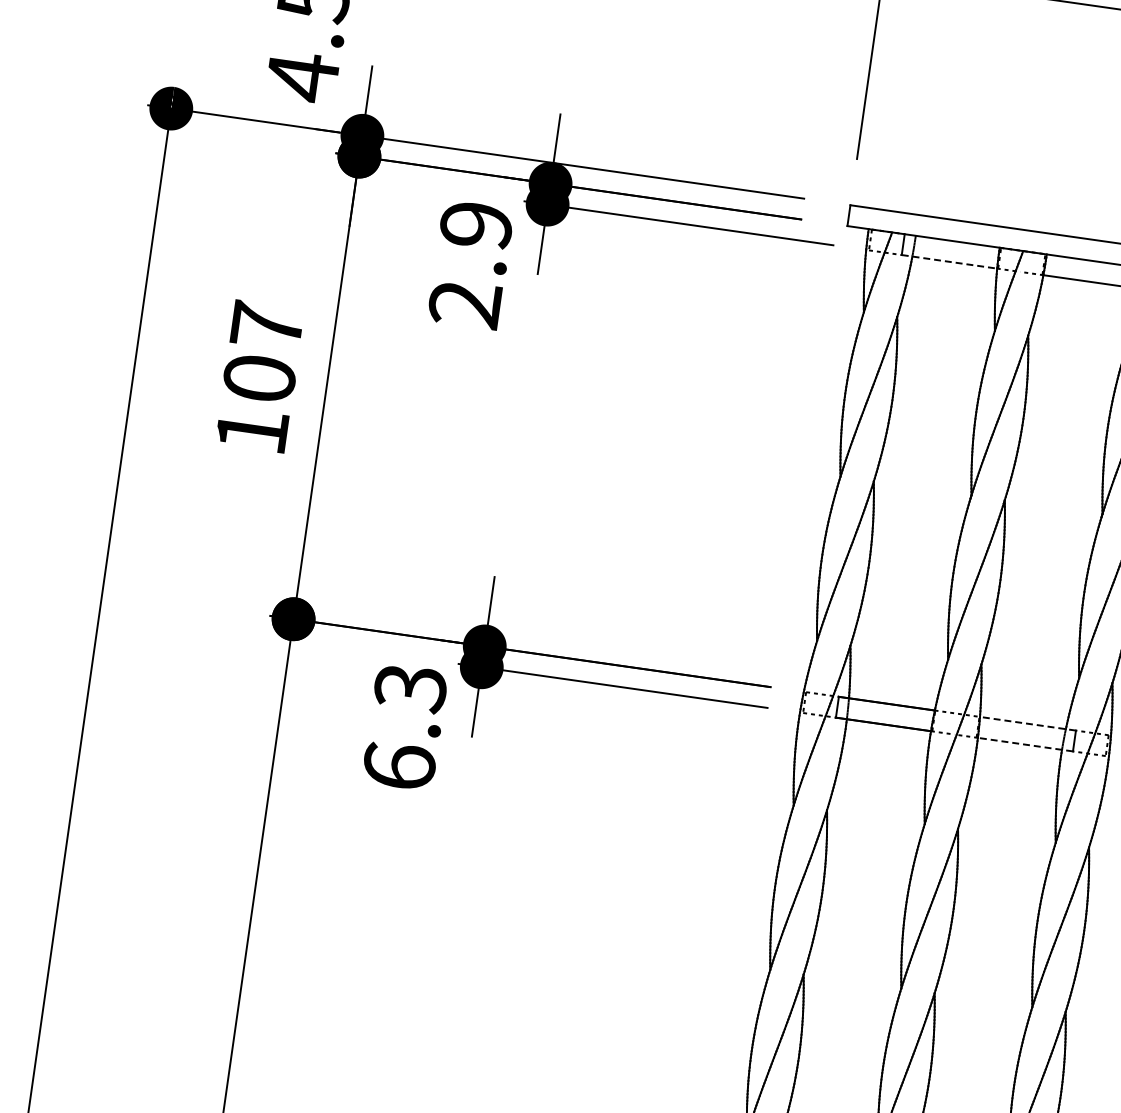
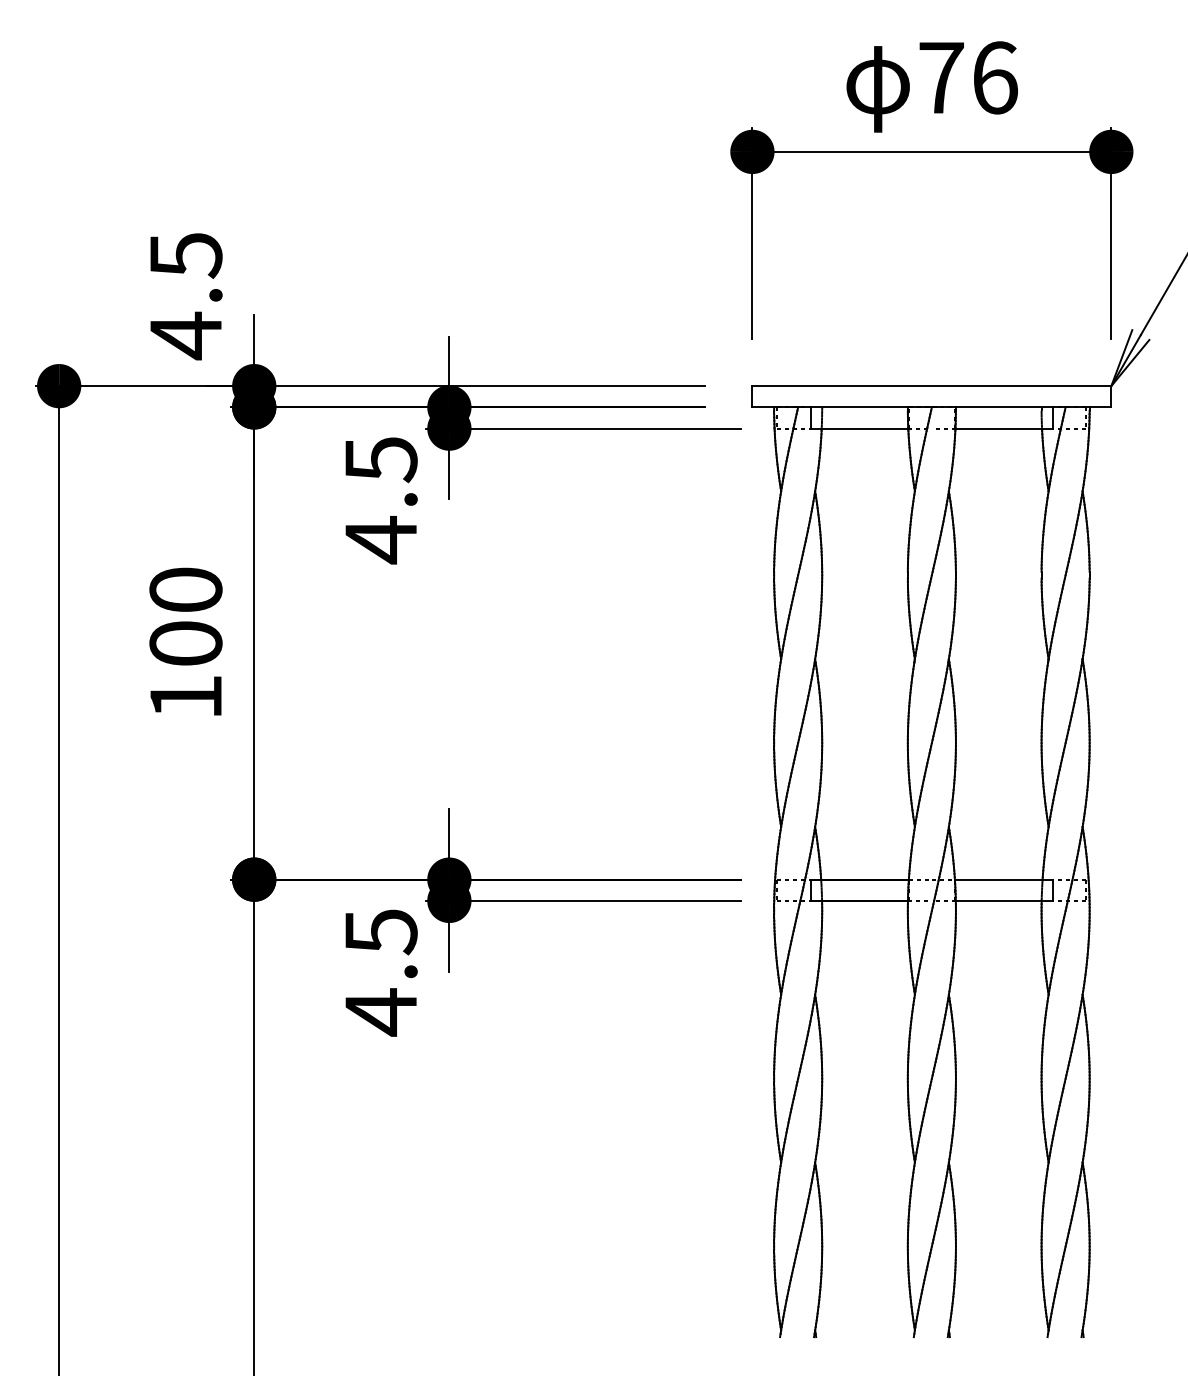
line: (949, 261) -> (859, 428), dashed -> solid
text: (470, 265) -> (380, 500), 2.9 -> 4.5
text: (266, 325) -> (185, 589), 107 -> 100
line: (1028, 723) -> (1004, 879), dashed -> solid
text: (404, 727) -> (380, 972), 6.3 -> 4.5
line: (1024, 744) -> (1003, 900), dashed -> solid

